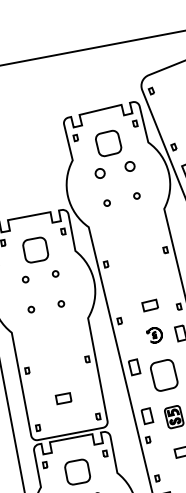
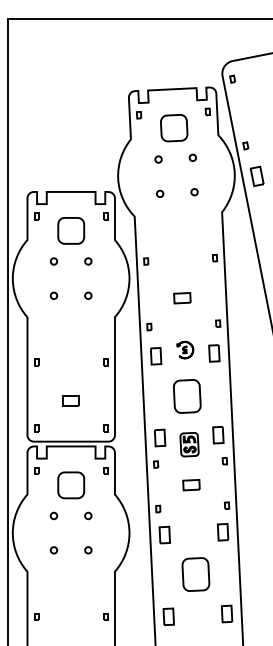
part: (129, 166) -> (192, 157), size x0.62
part: (100, 173) -> (158, 159), size x0.62
part: (150, 305) -> (182, 298), moved
part: (134, 367) -> (156, 356), moved

